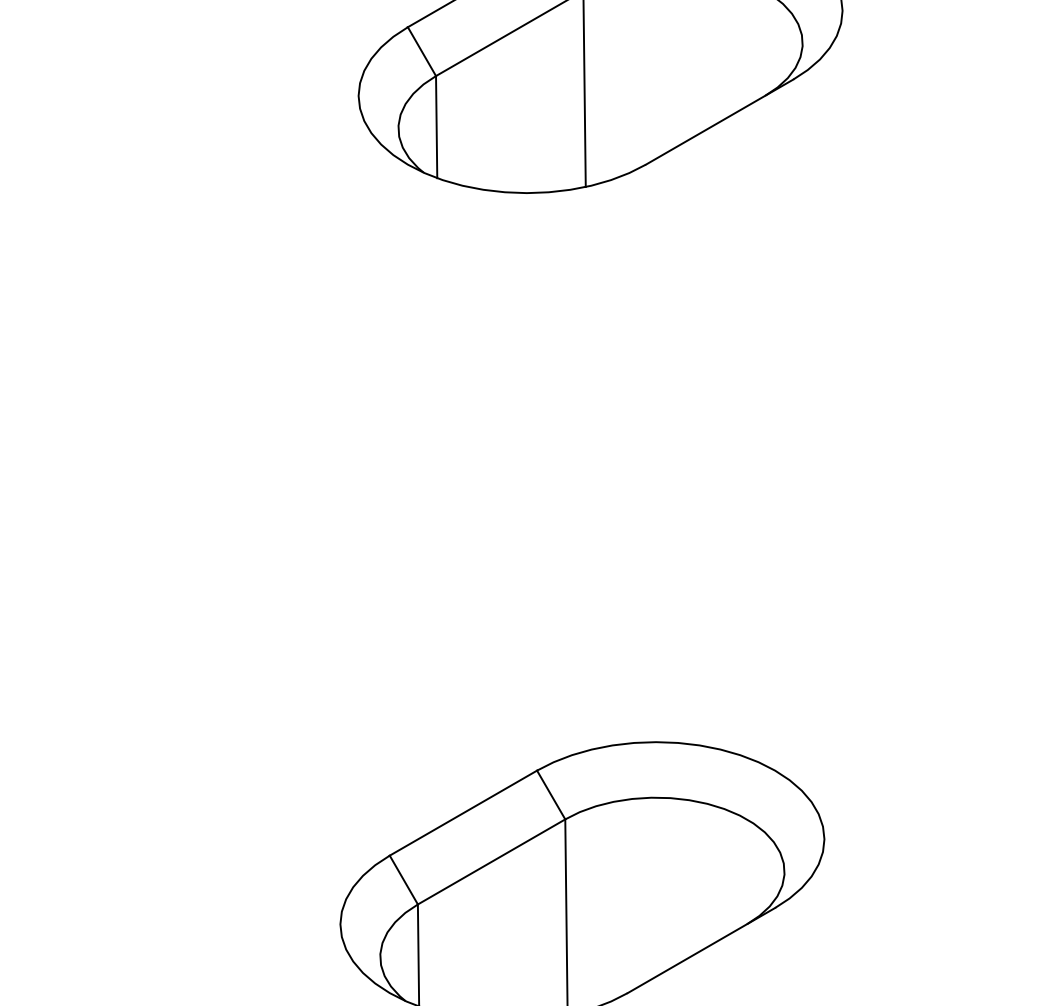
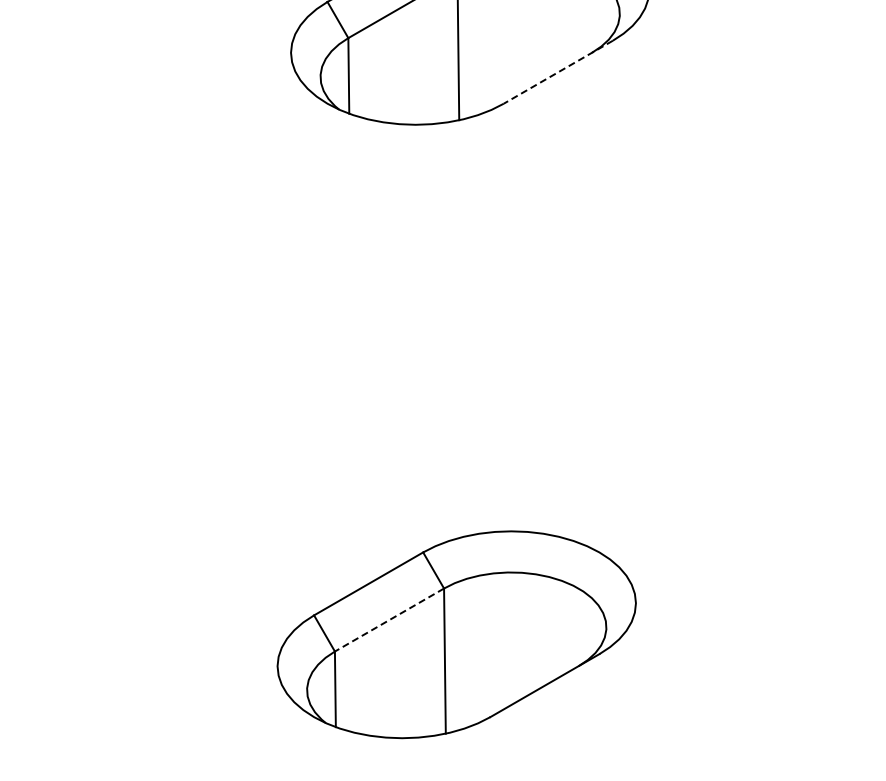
line: (718, 122) -> (557, 72), solid -> dashed
line: (491, 862) -> (389, 620), solid -> dashed

